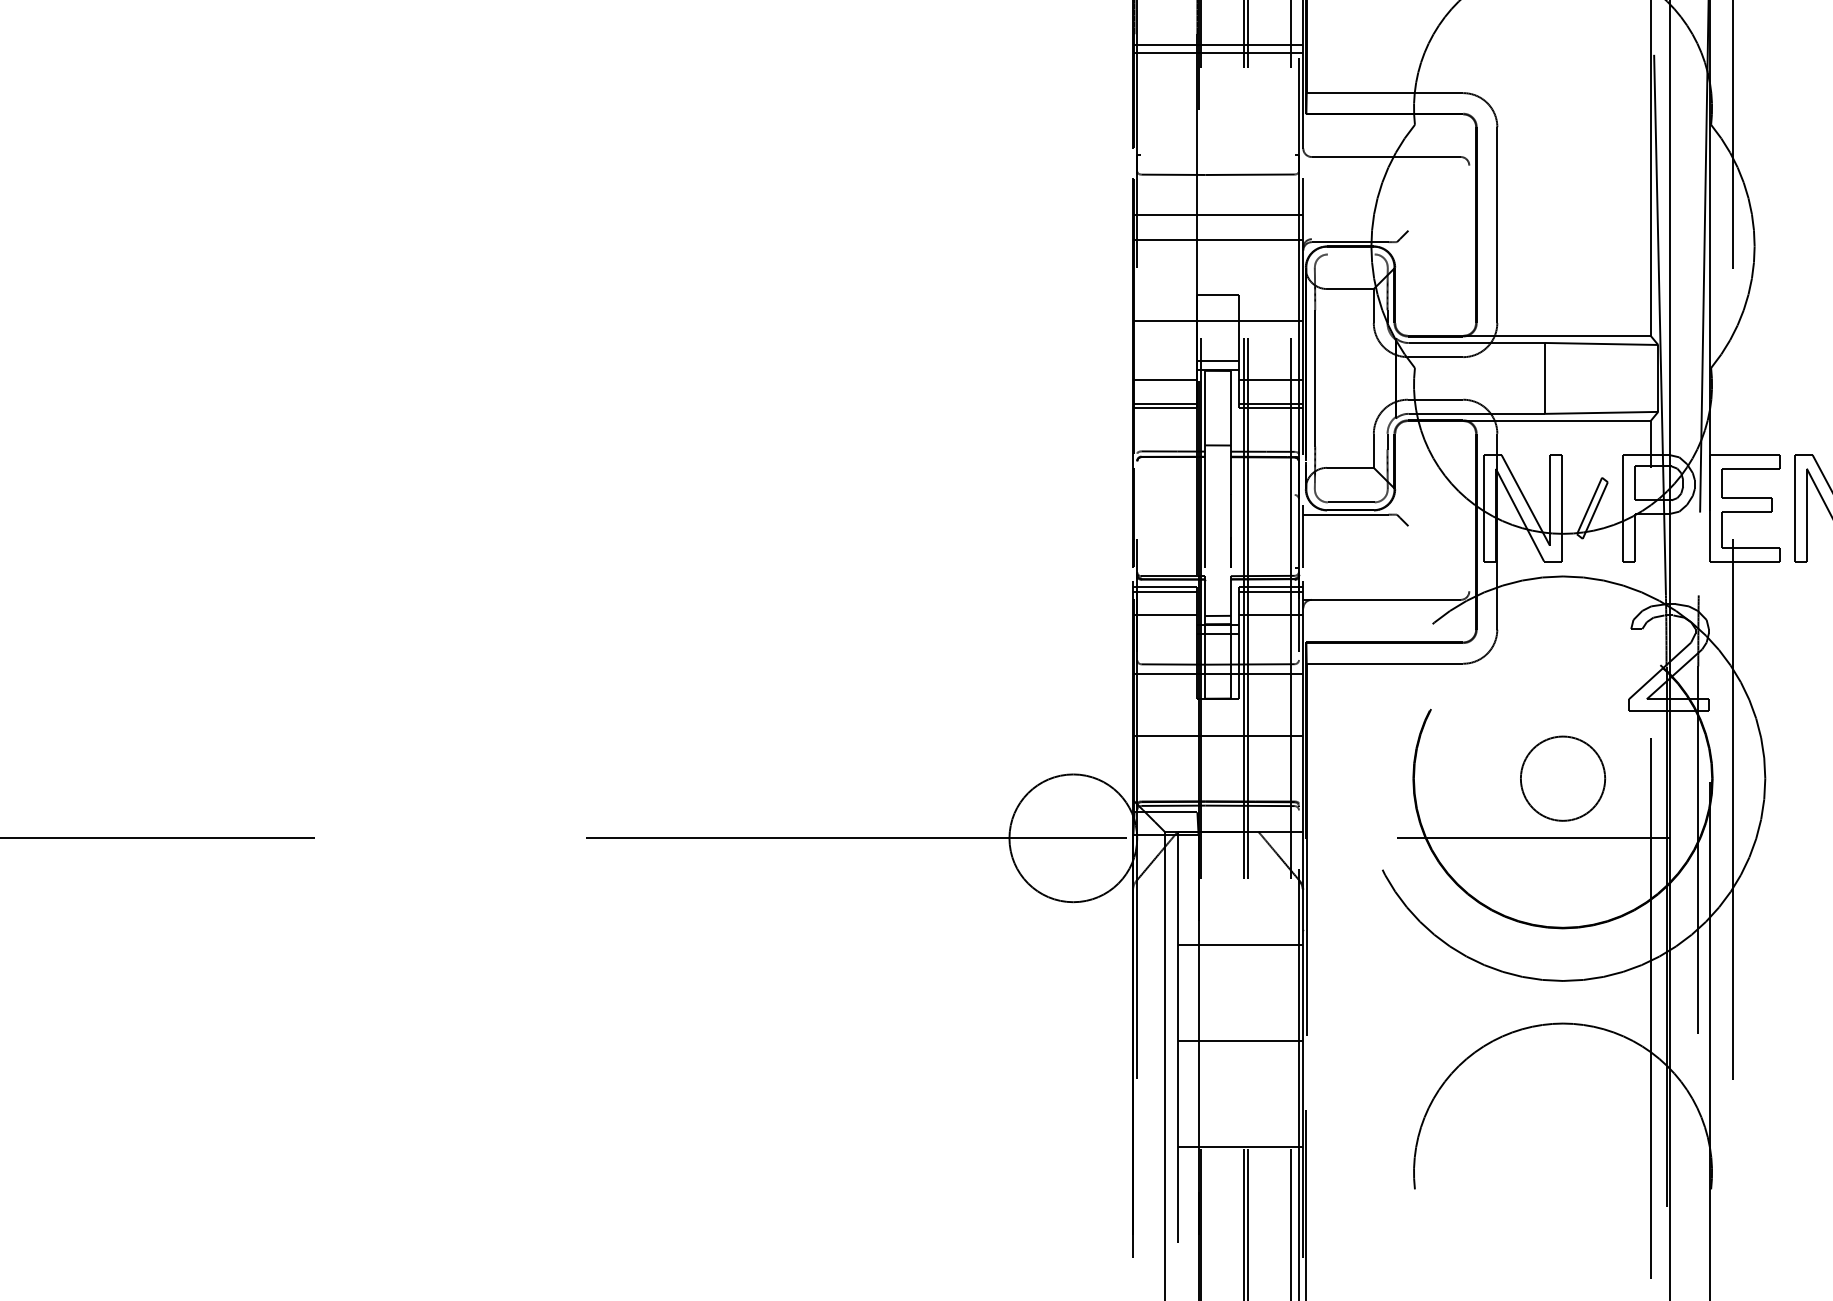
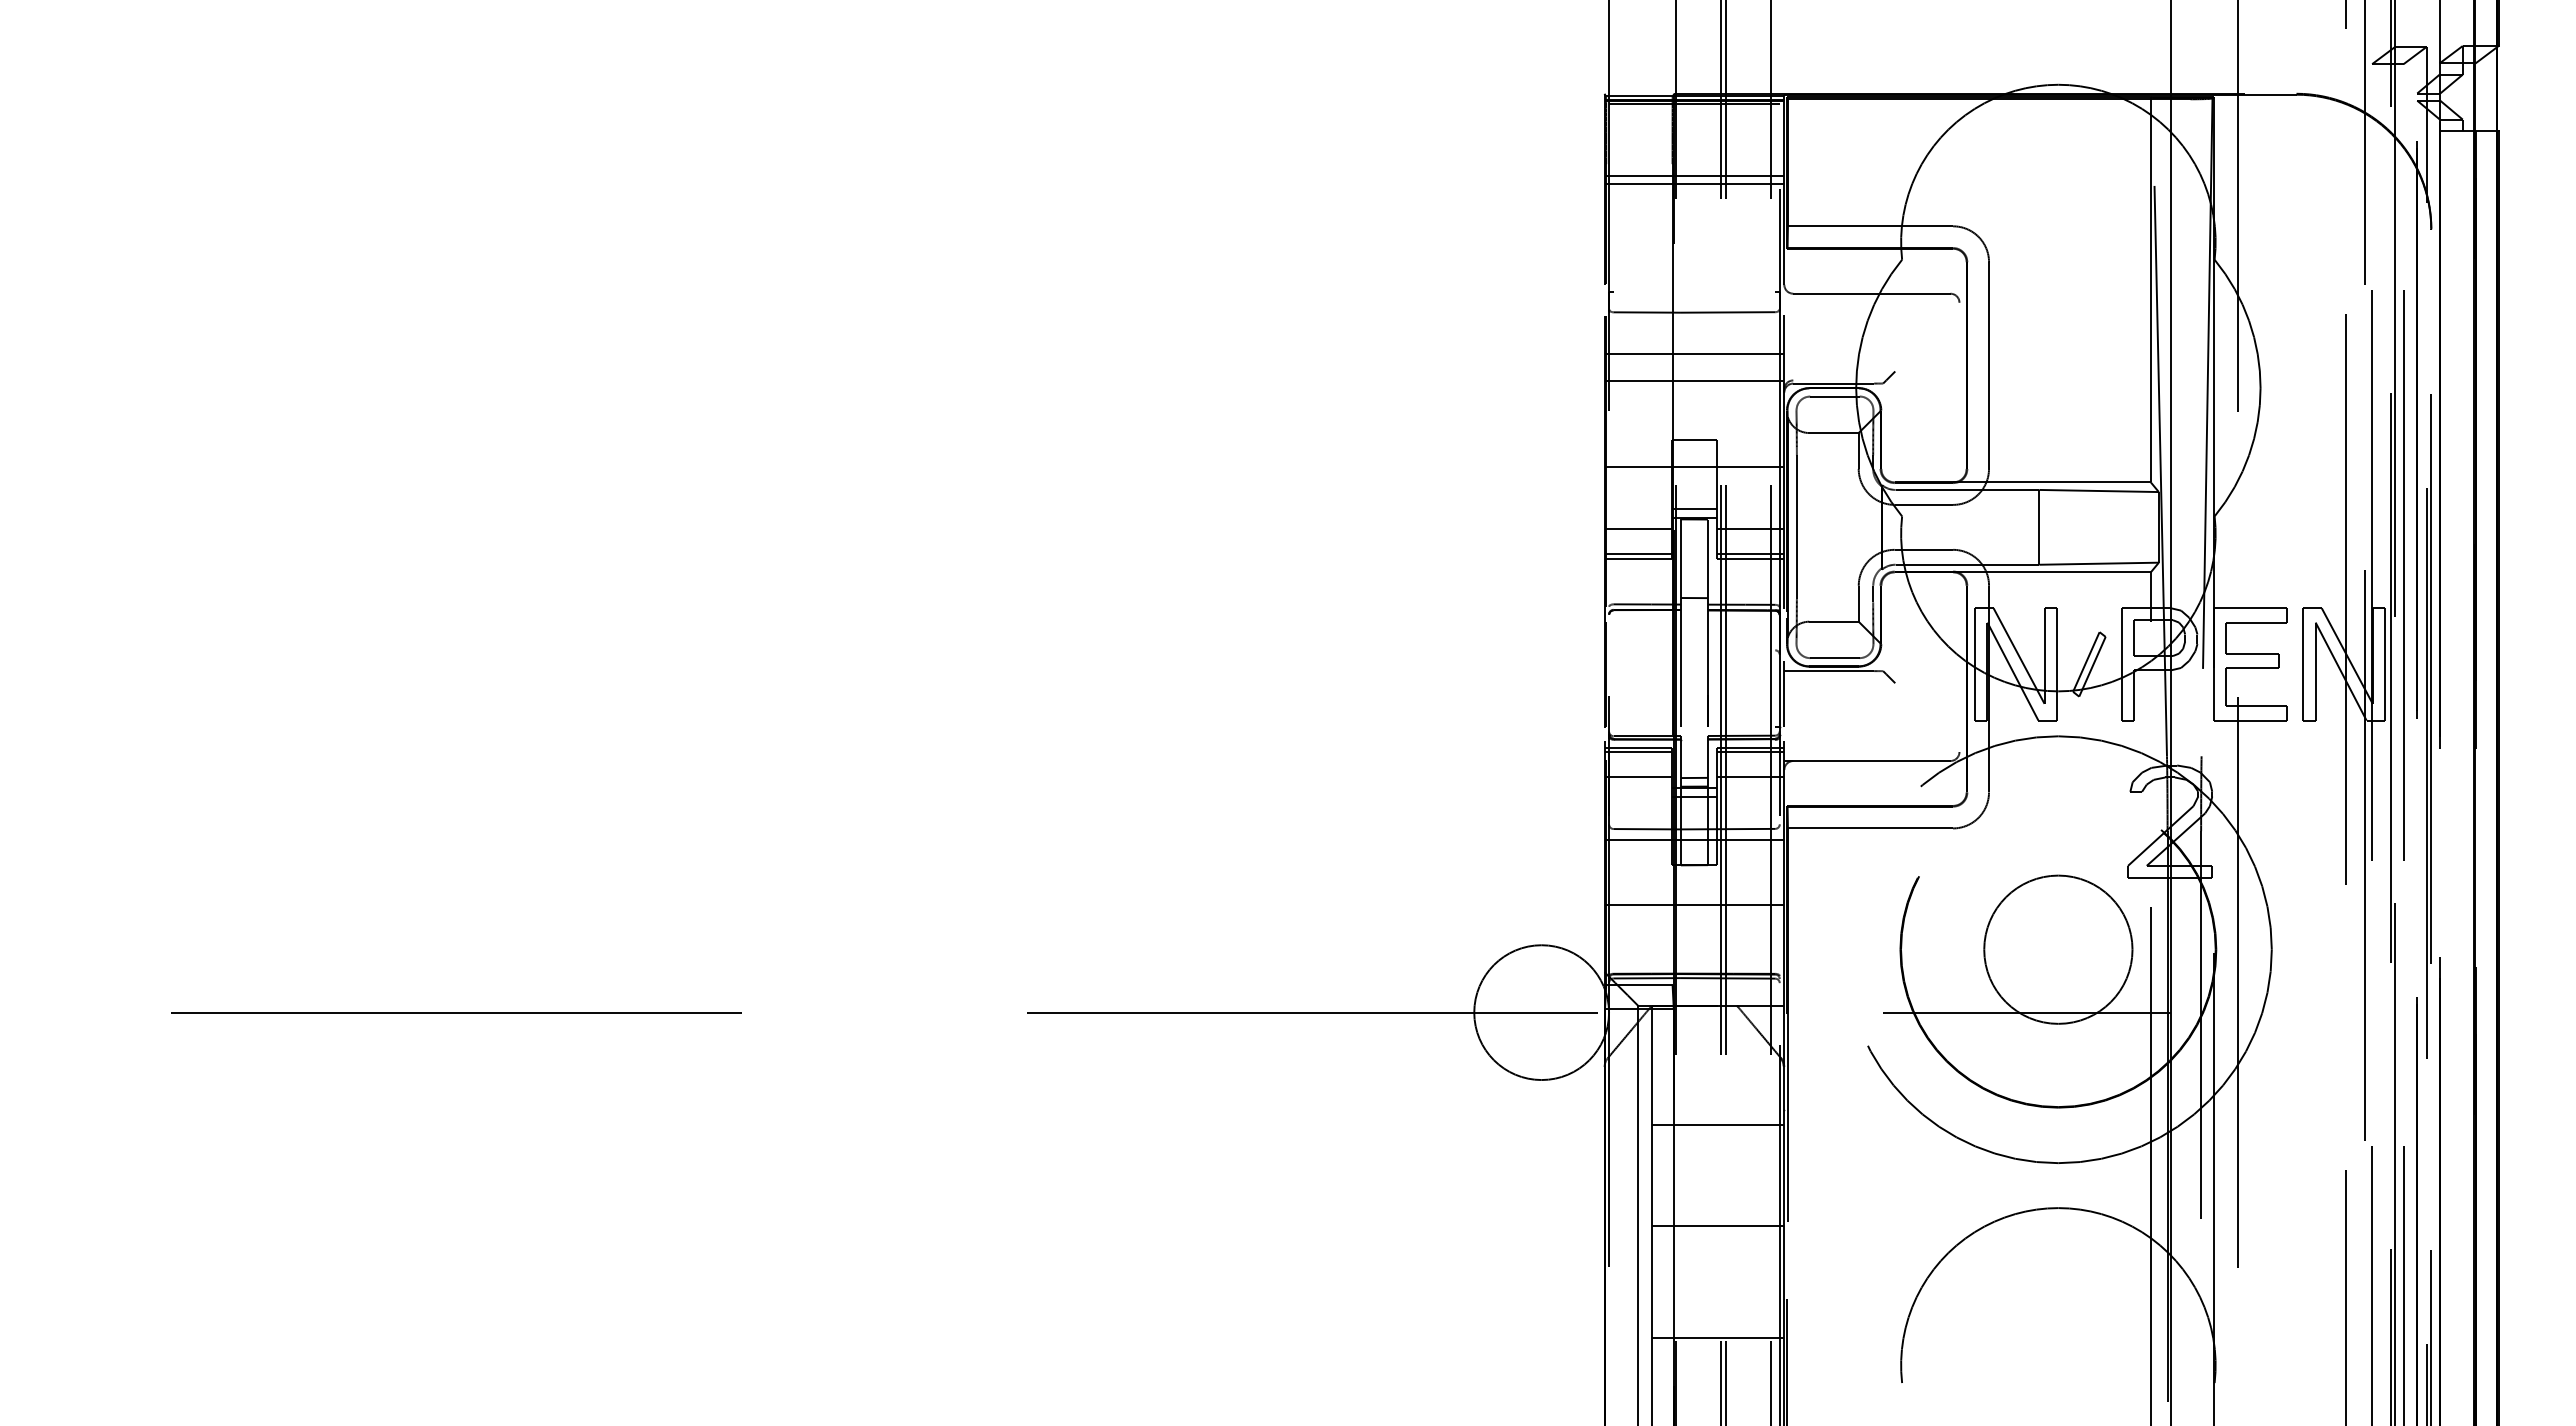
line: (1350, 254) -> (1834, 396), added
circle: (1563, 778) -> (2058, 949), size x1.67

